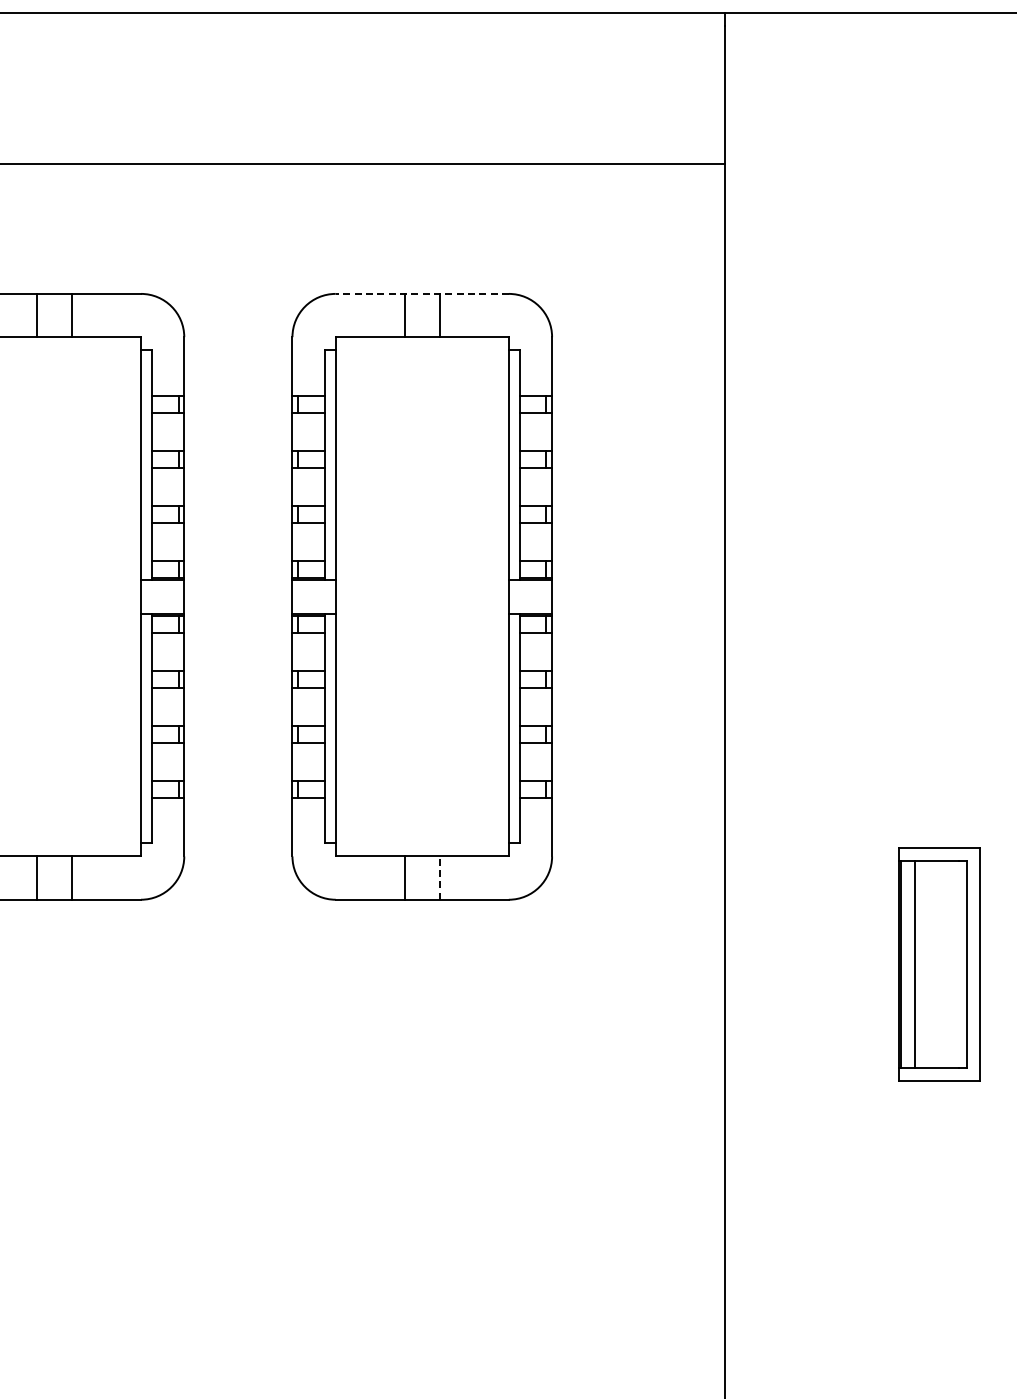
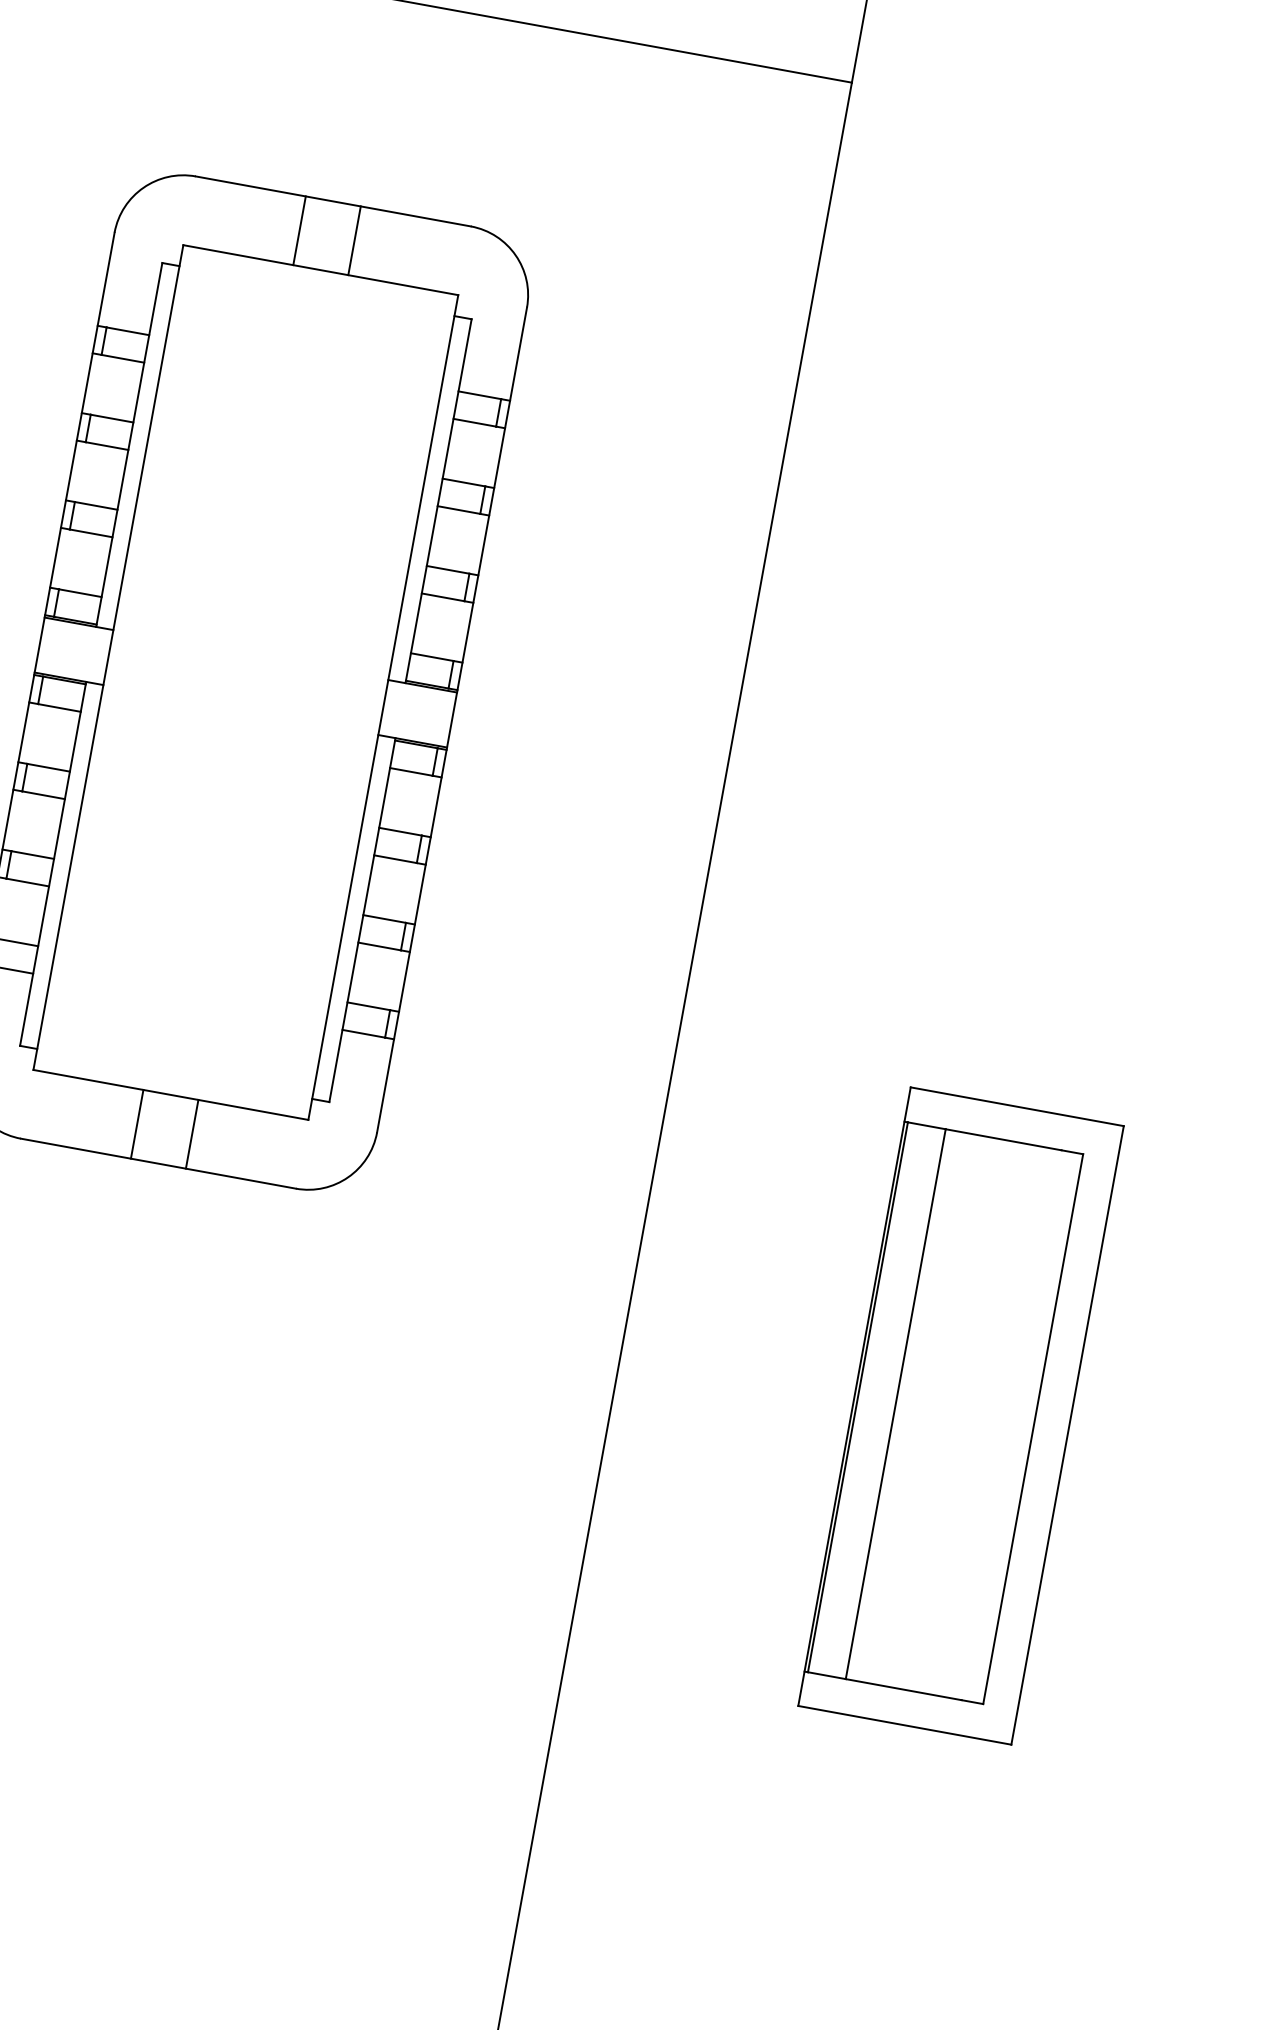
line: (422, 293) -> (333, 200), dashed -> solid
line: (439, 878) -> (191, 1134), dashed -> solid
part: (939, 964) -> (961, 1415), size x1.67

